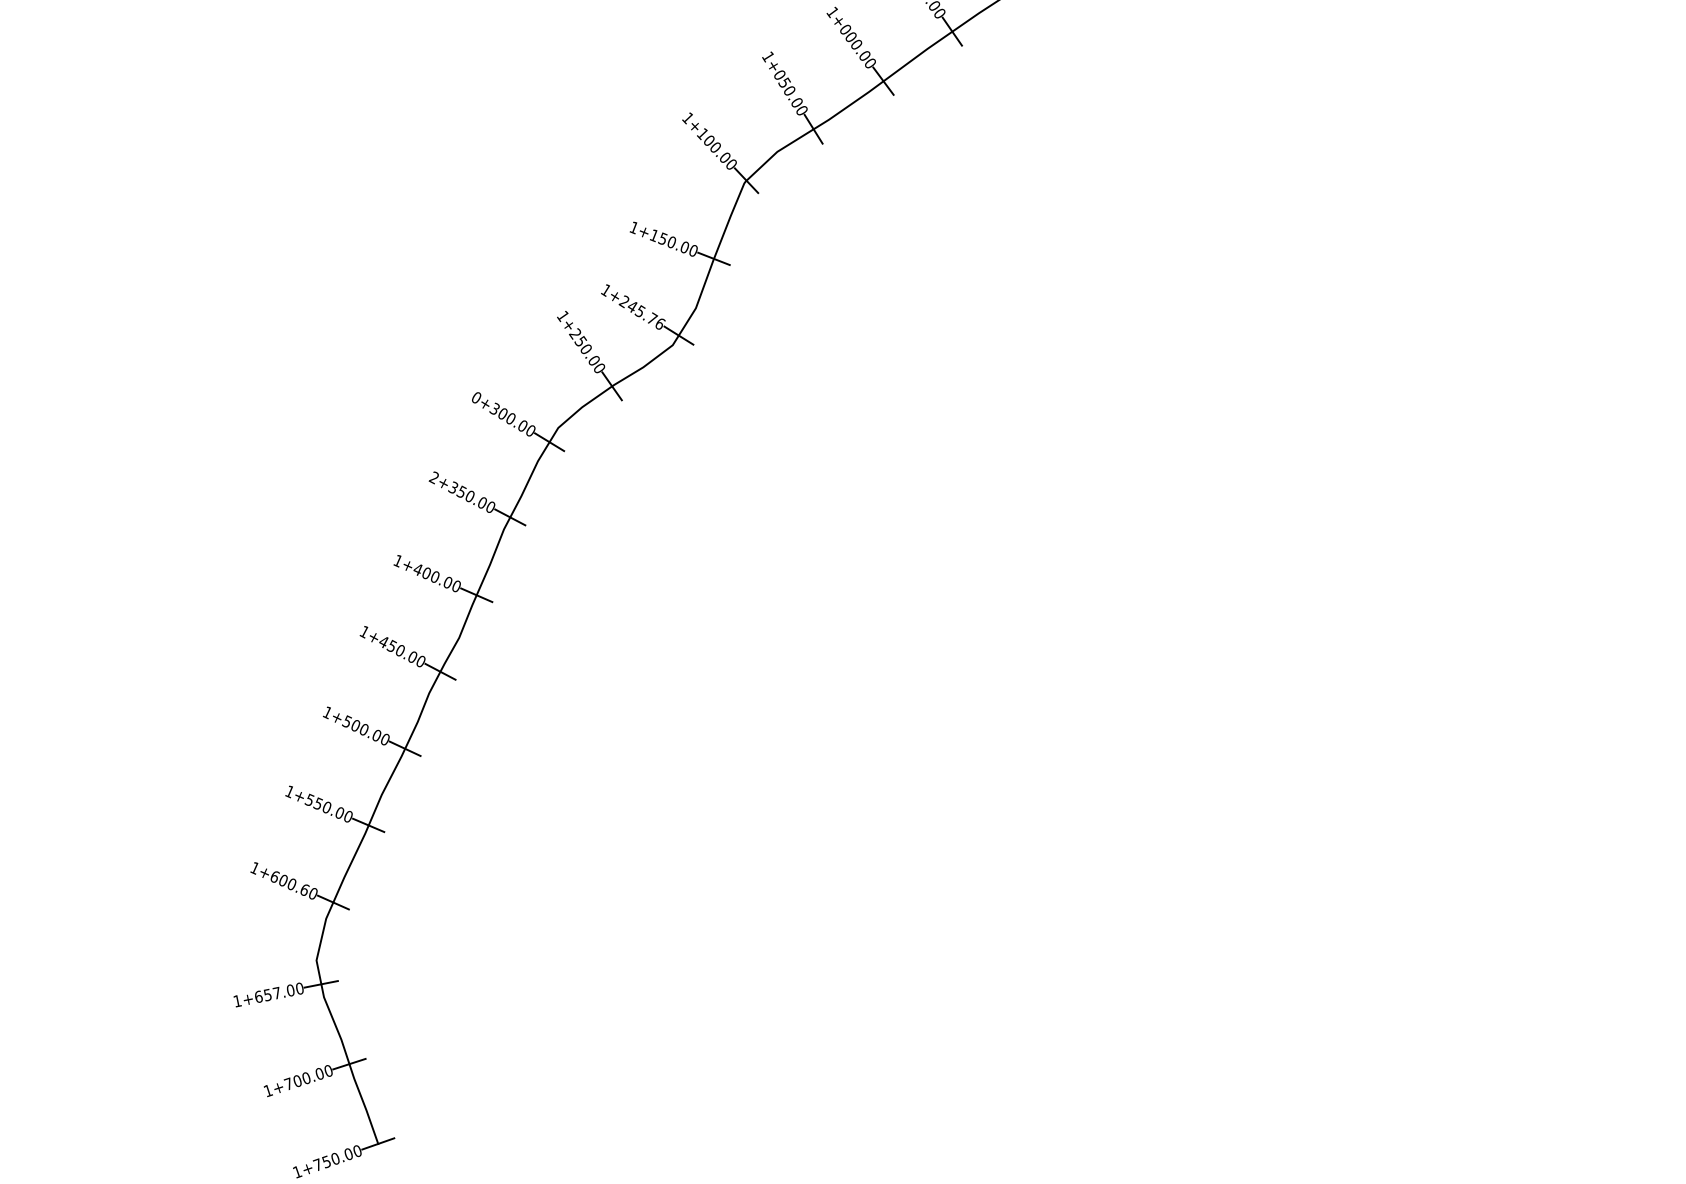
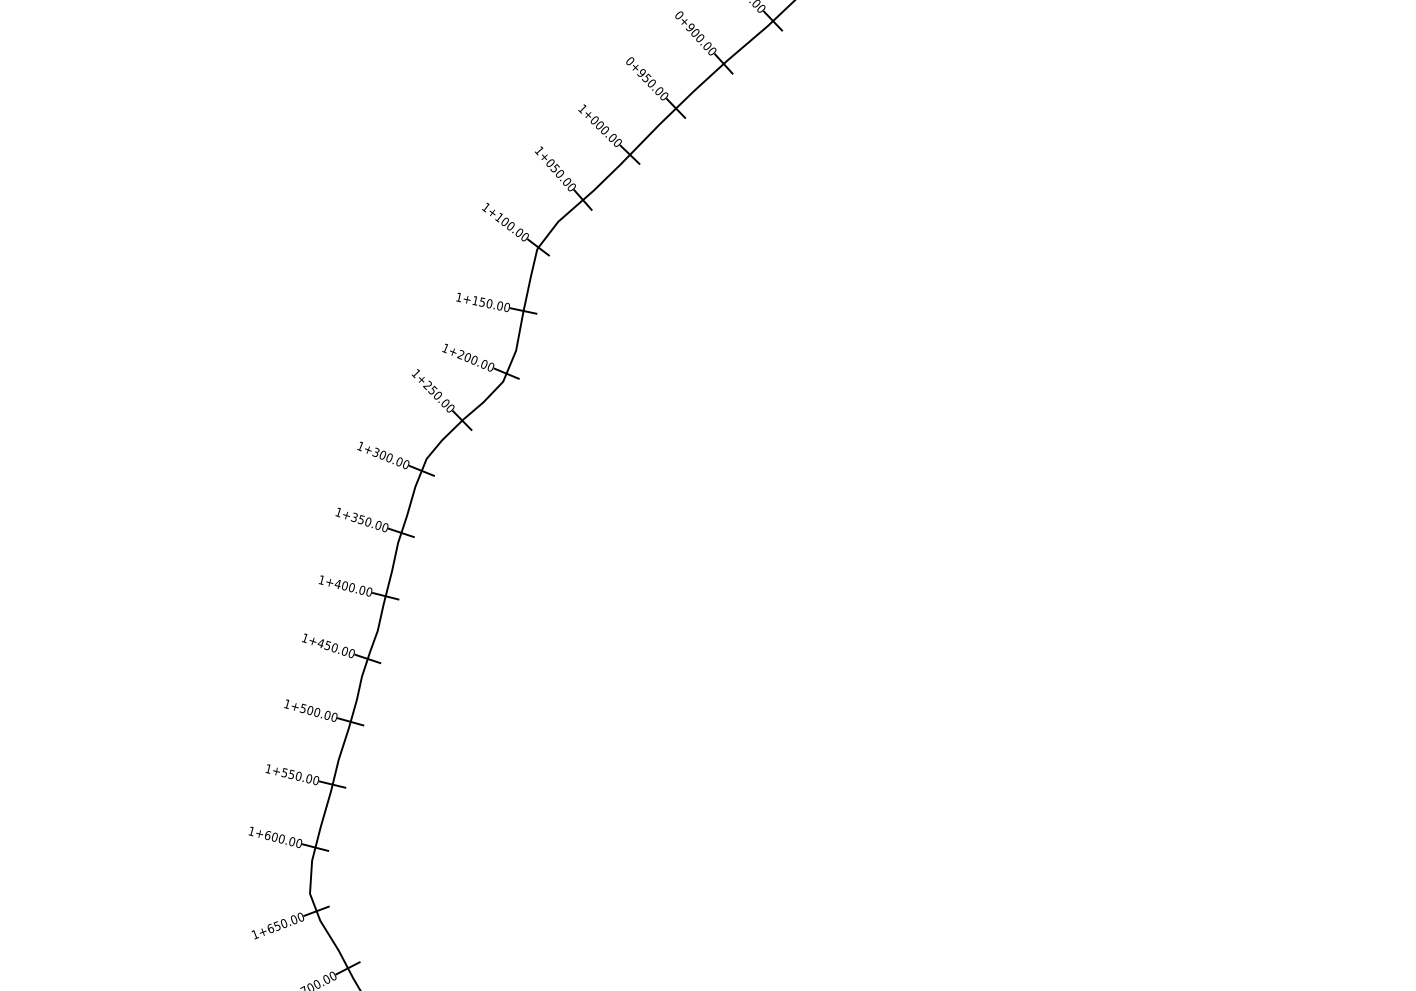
text: (646, 315) -> (479, 362), 1+245.76 -> 1+200.00
text: (476, 397) -> (360, 446), 0+300.00 -> 1+300.00
text: (434, 476) -> (338, 511), 2+350.00 -> 1+350.00
text: (305, 889) -> (292, 841), 1+600.60 -> 1+600.00
text: (276, 993) -> (283, 923), 1+657.00 -> 1+650.00

